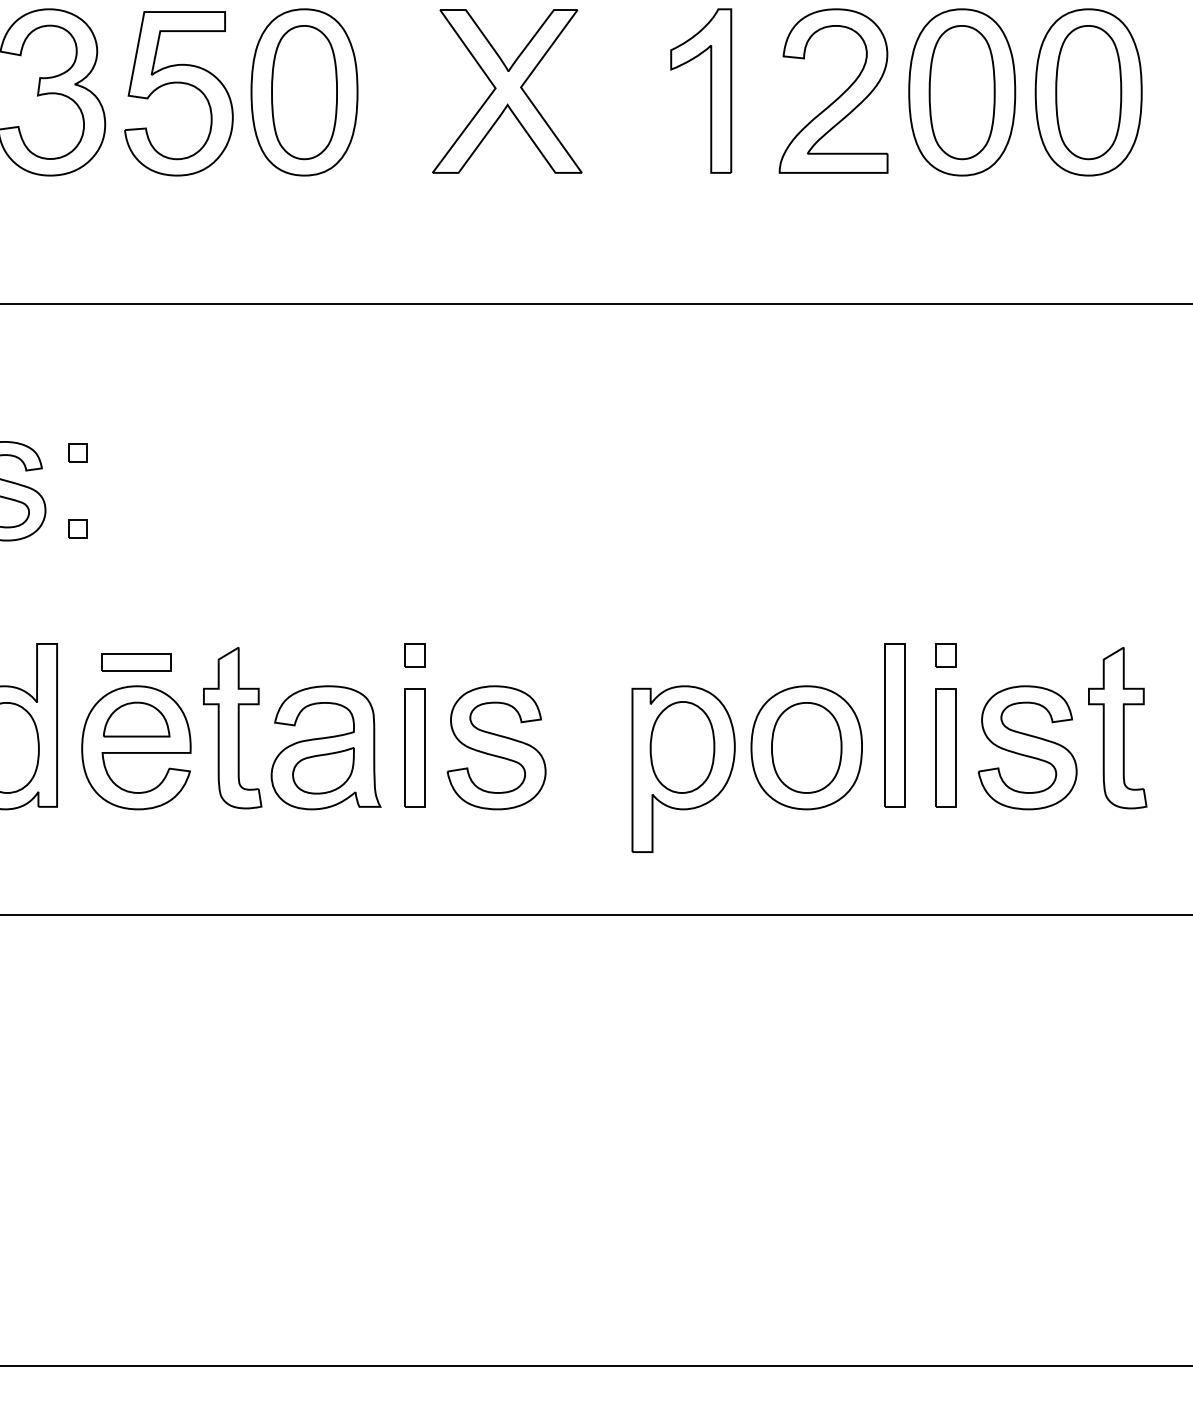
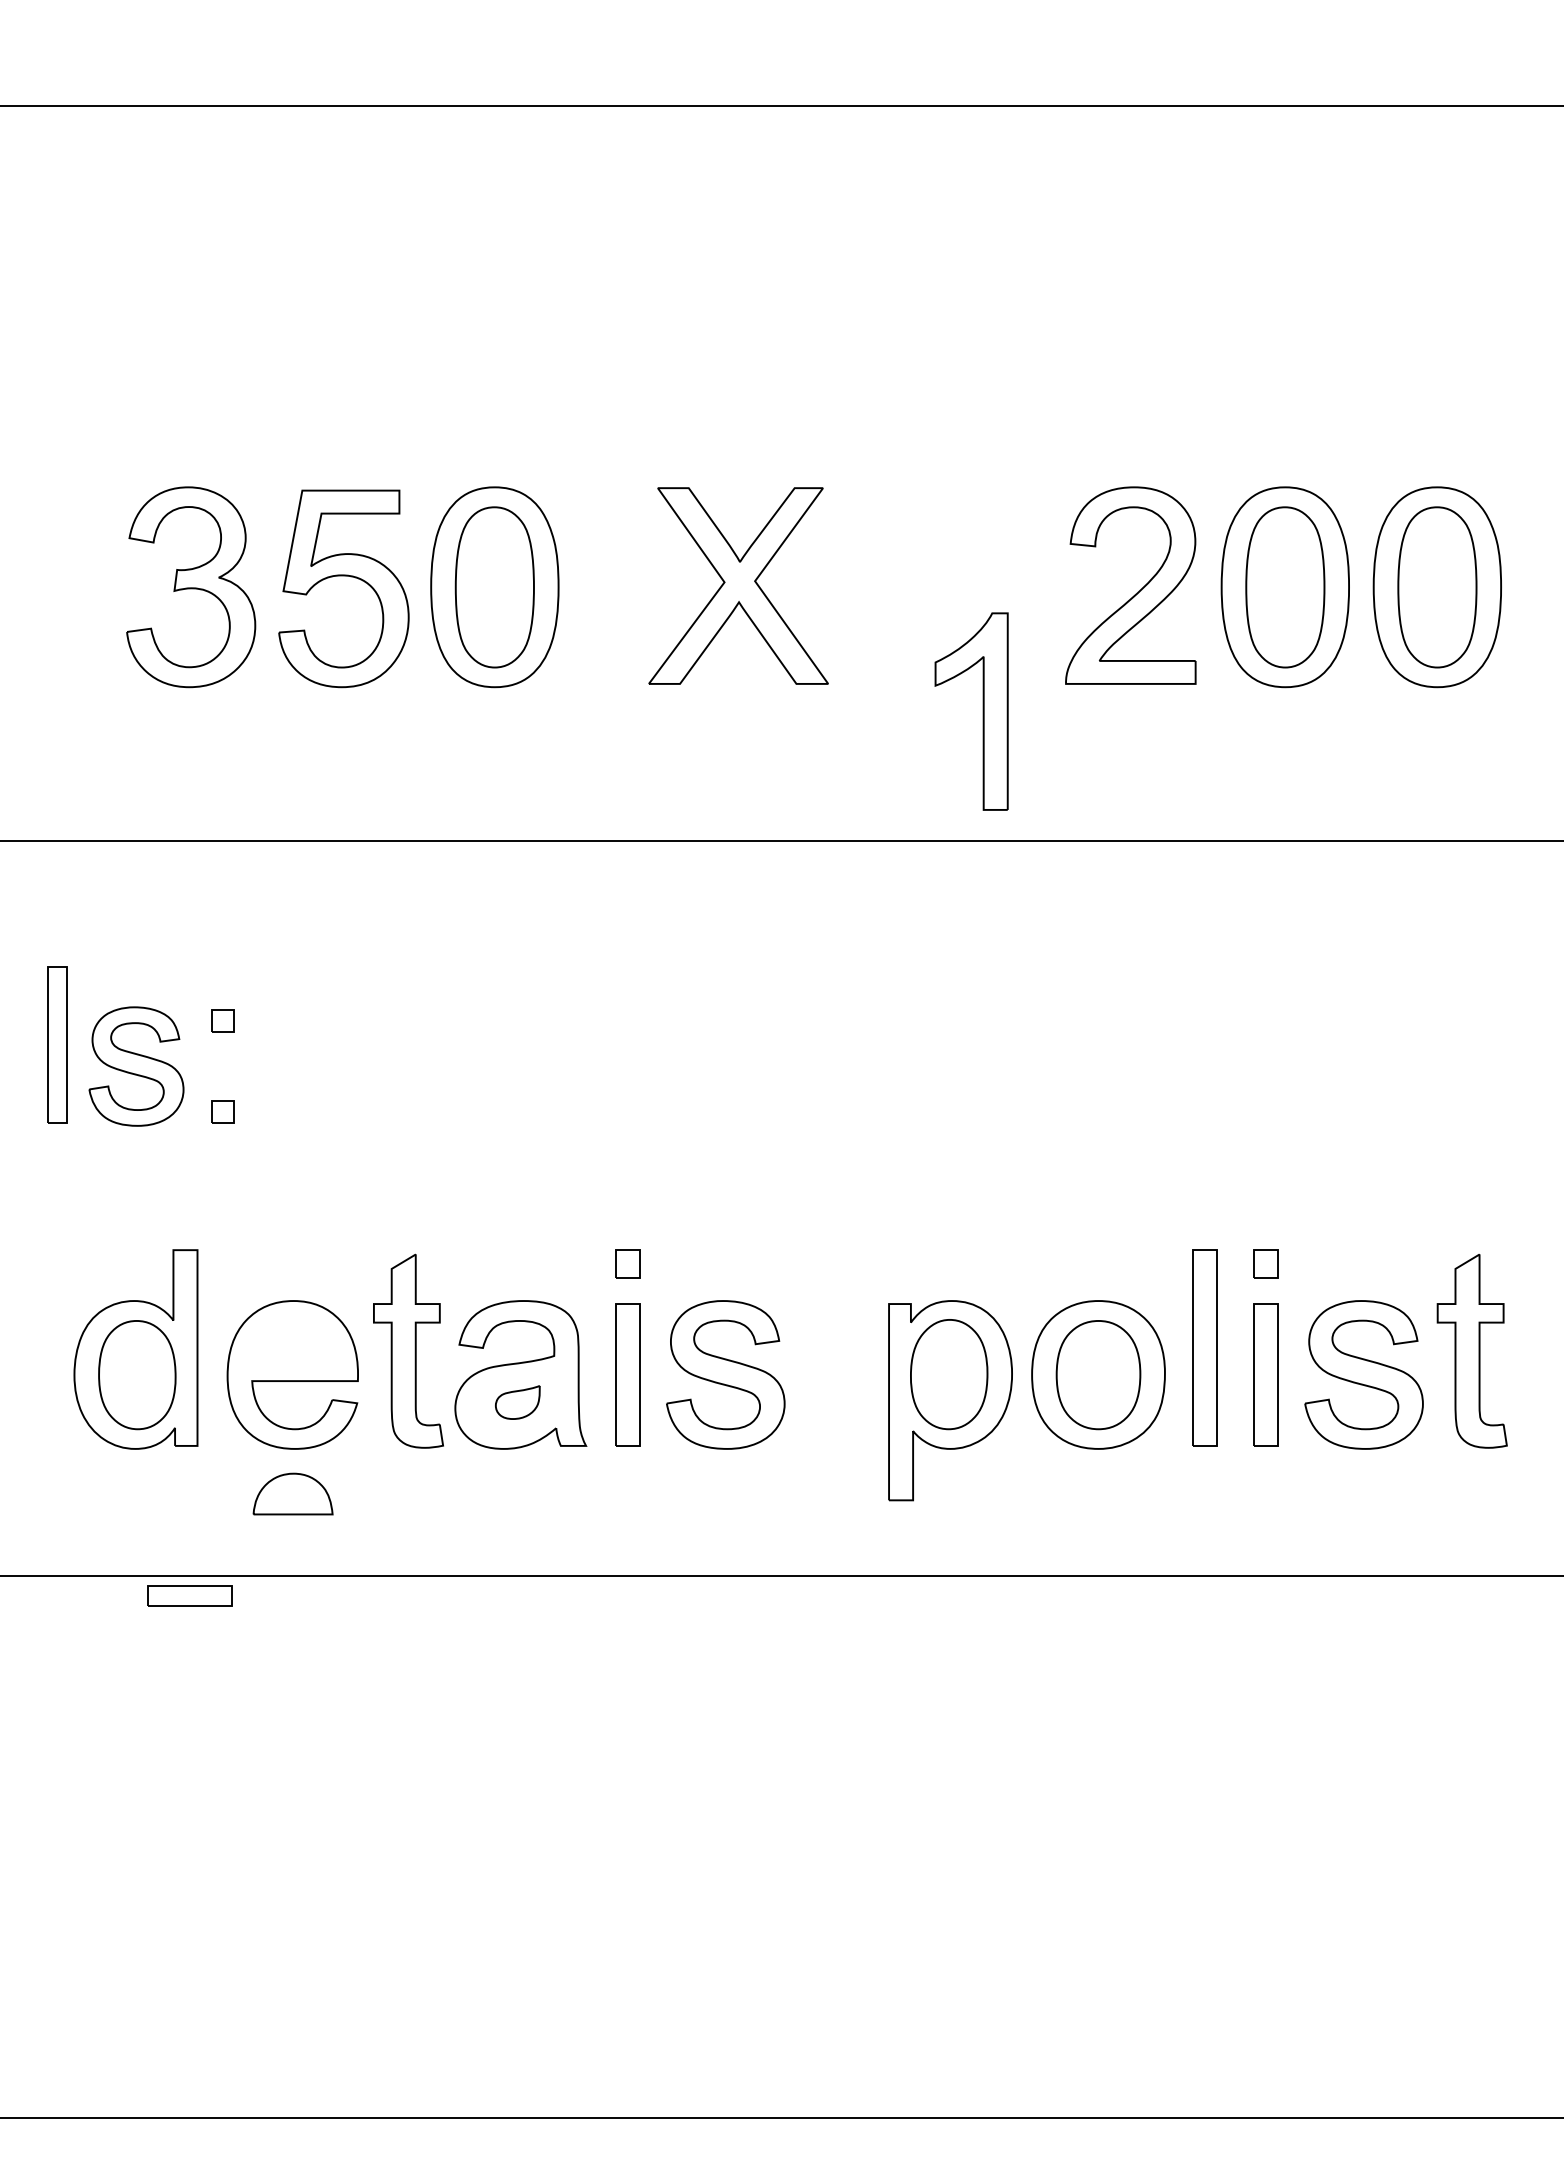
part: (710, 90) -> (982, 711), moved
part: (136, 661) -> (189, 1595), moved
part: (136, 719) -> (292, 1493), moved
part: (323, 770) -> (517, 1402), size x0.6

